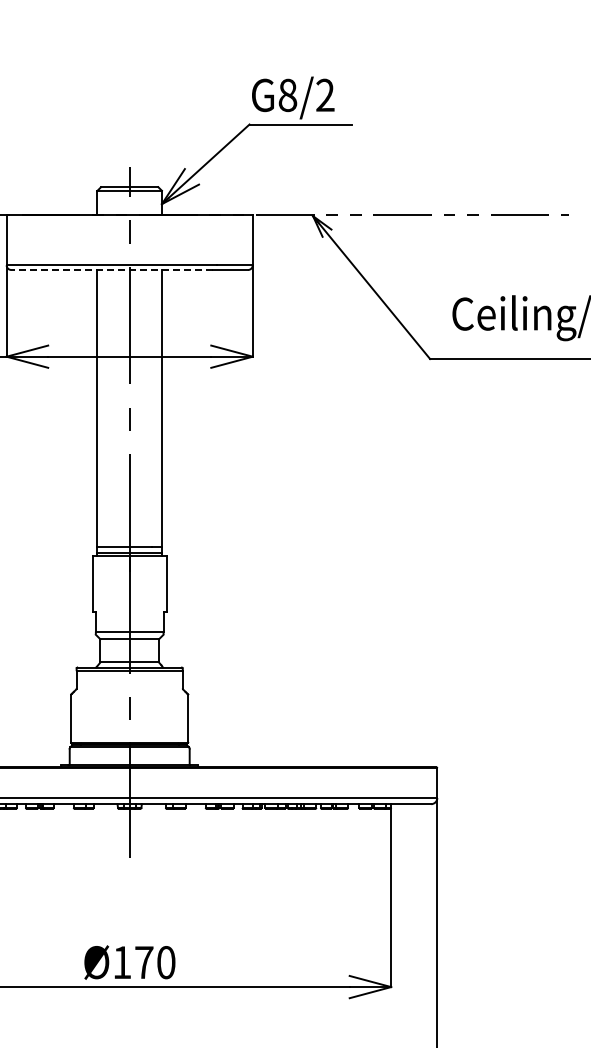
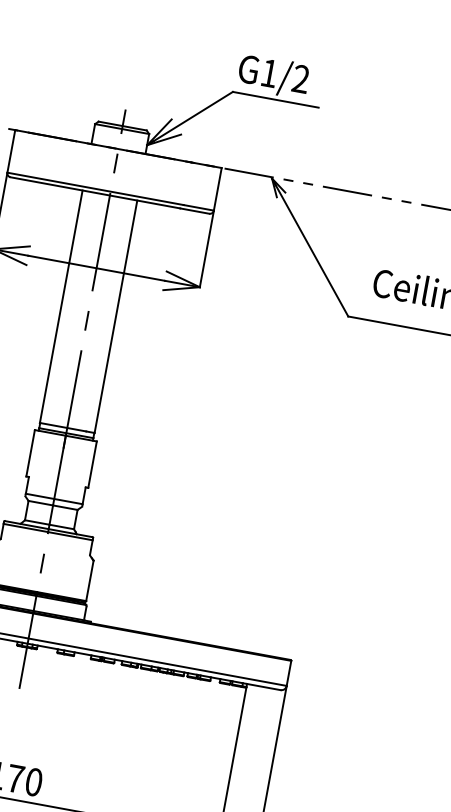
text: (287, 95) -> (269, 73), G8/2 -> G1/2
line: (111, 269) -> (94, 192), dashed -> solid

